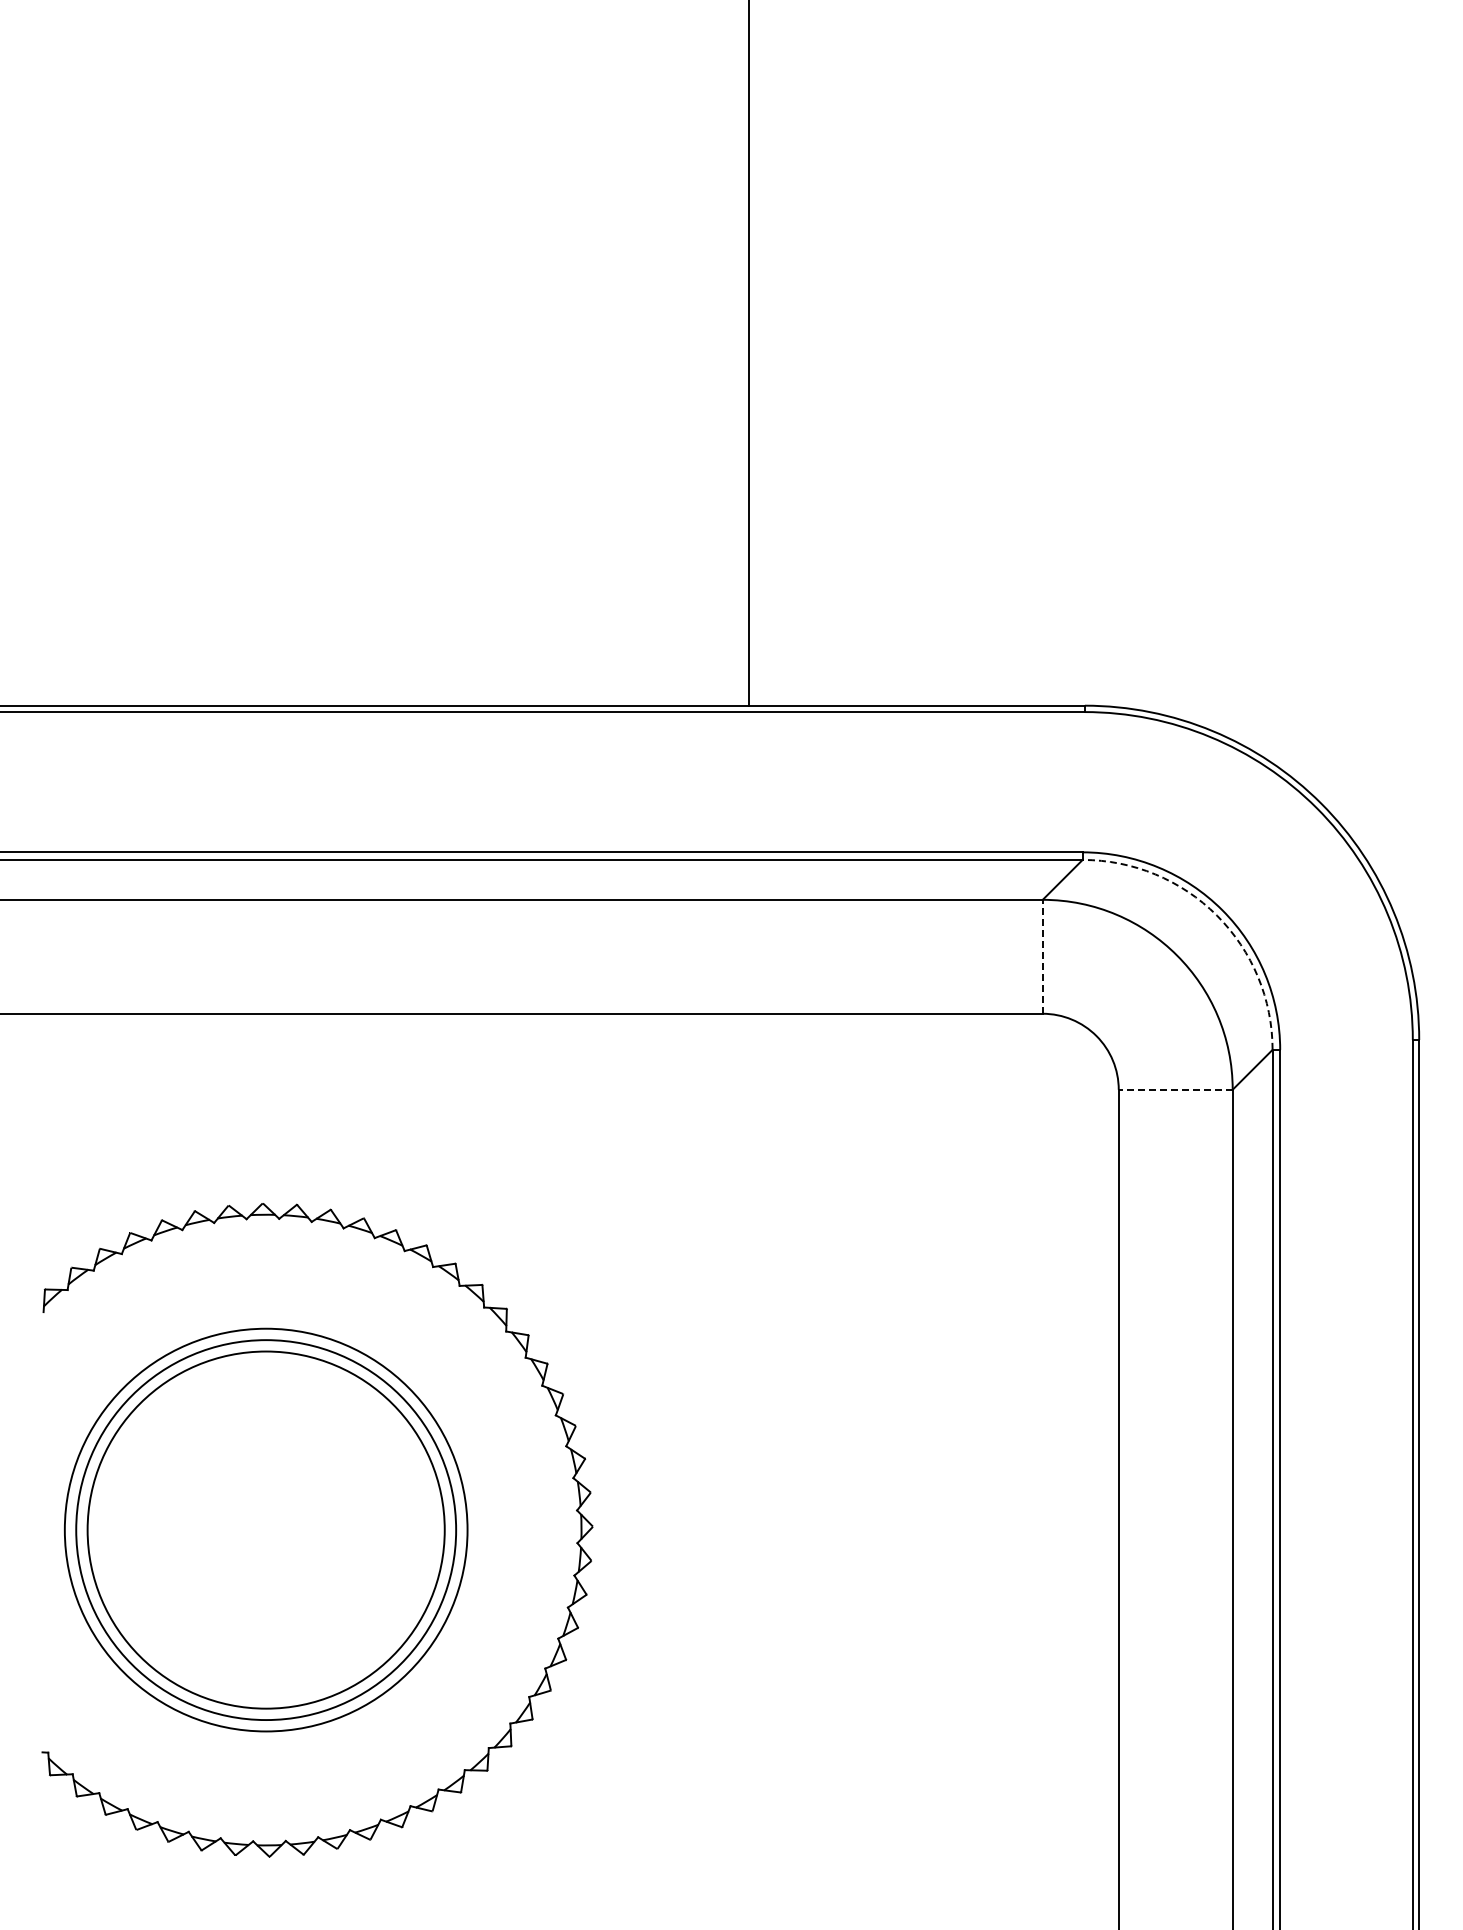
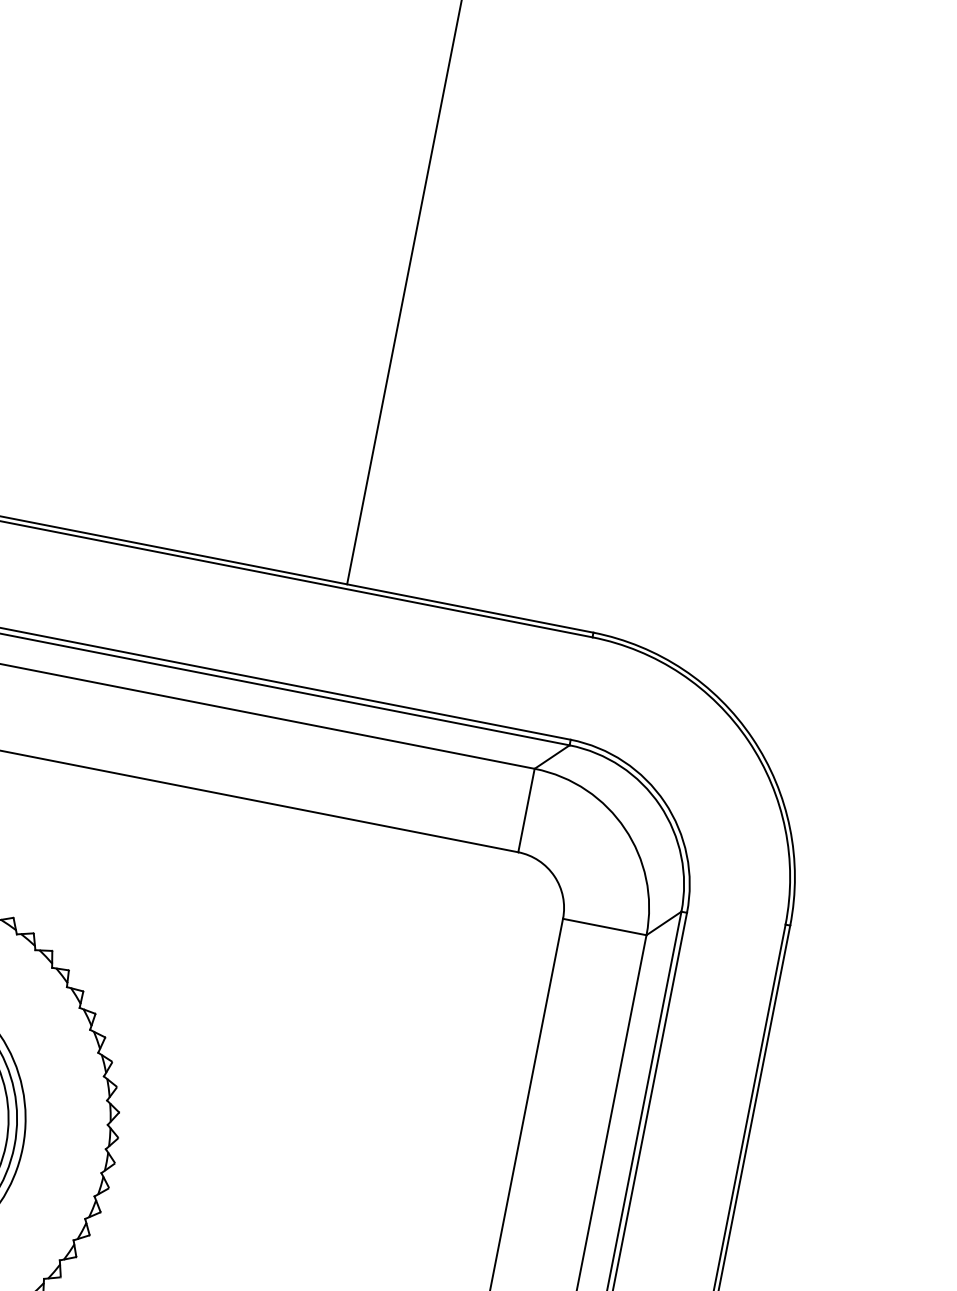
arc: (1216, 915) -> (659, 805), dashed -> solid
line: (1042, 956) -> (526, 810), dashed -> solid
line: (1175, 1089) -> (604, 926), dashed -> solid

